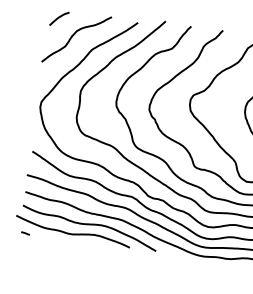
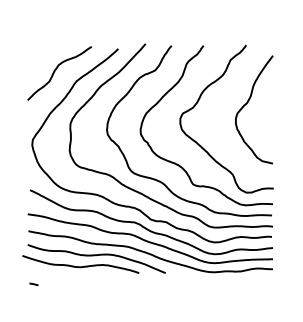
curve: (59, 18) -> (39, 54), removed
line: (25, 233) -> (33, 284), moved

